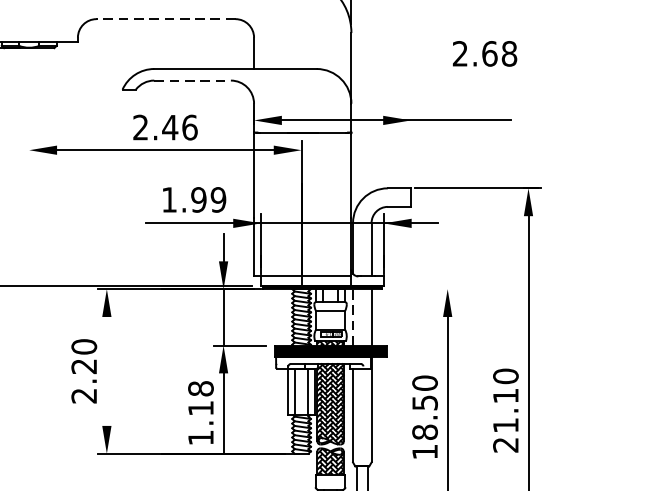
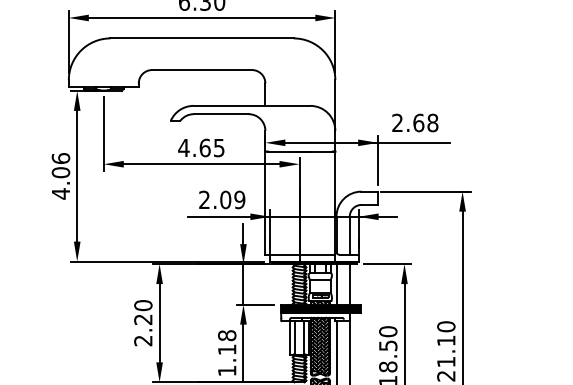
line: (166, 19) -> (202, 70), dashed -> solid
text: (485, 53) -> (415, 122), moved
line: (193, 80) -> (221, 114), dashed -> solid
line: (28, 107) -> (103, 133), added
text: (165, 126) -> (201, 147), 2.46 -> 4.65
line: (411, 145) -> (378, 160), added
text: (184, 199) -> (215, 199), 1.99 -> 2.09
line: (424, 289) -> (387, 264), added
line: (353, 316) -> (336, 283), dashed -> solid
line: (106, 371) -> (159, 323), added

